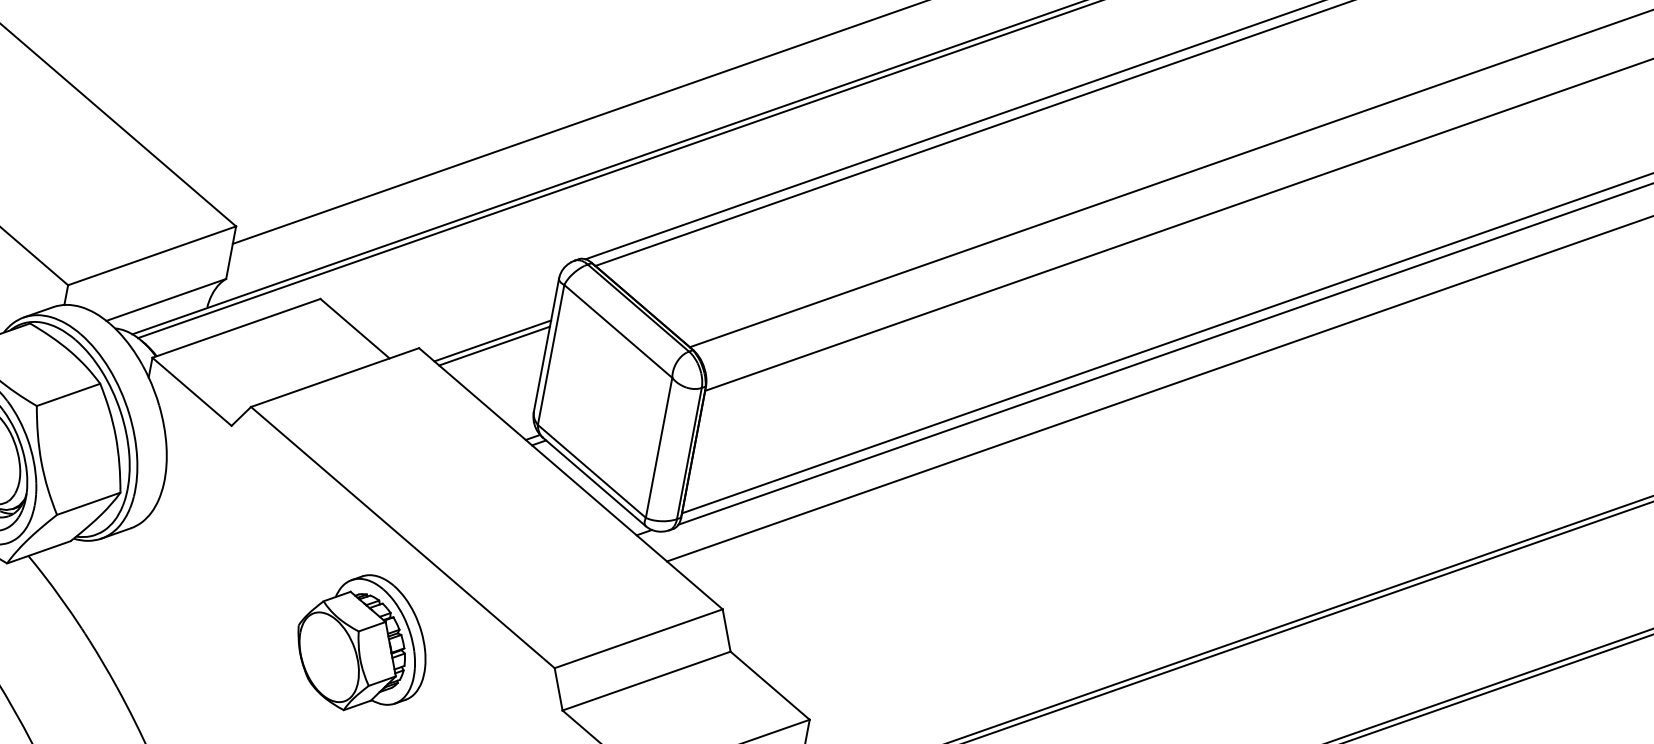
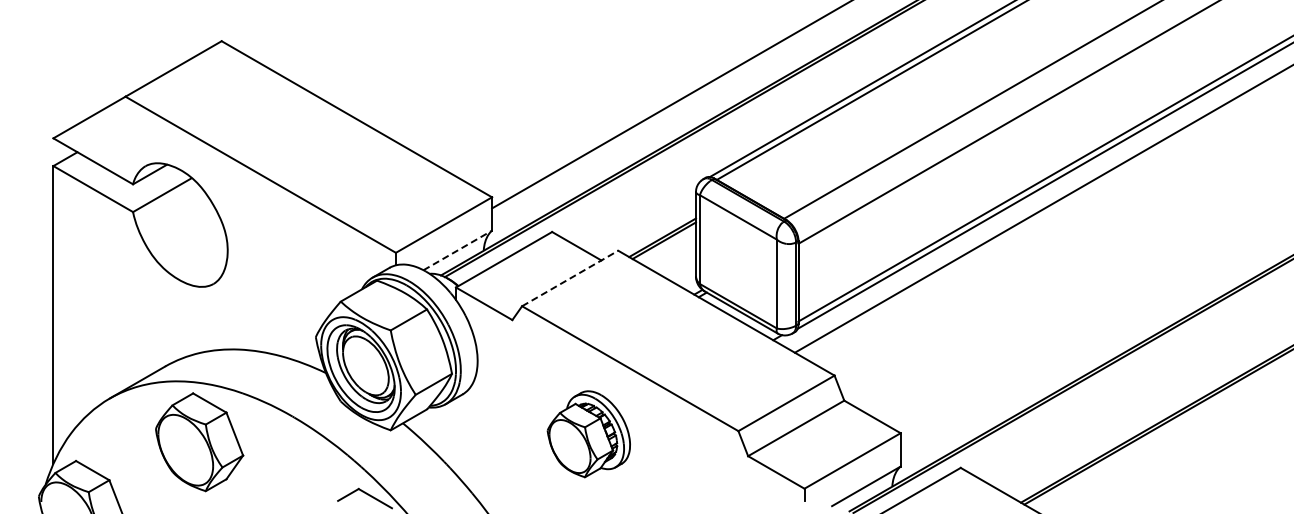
line: (165, 299) -> (457, 250), solid -> dashed
line: (335, 377) -> (570, 278), solid -> dashed
part: (361, 643) -> (588, 434), moved

